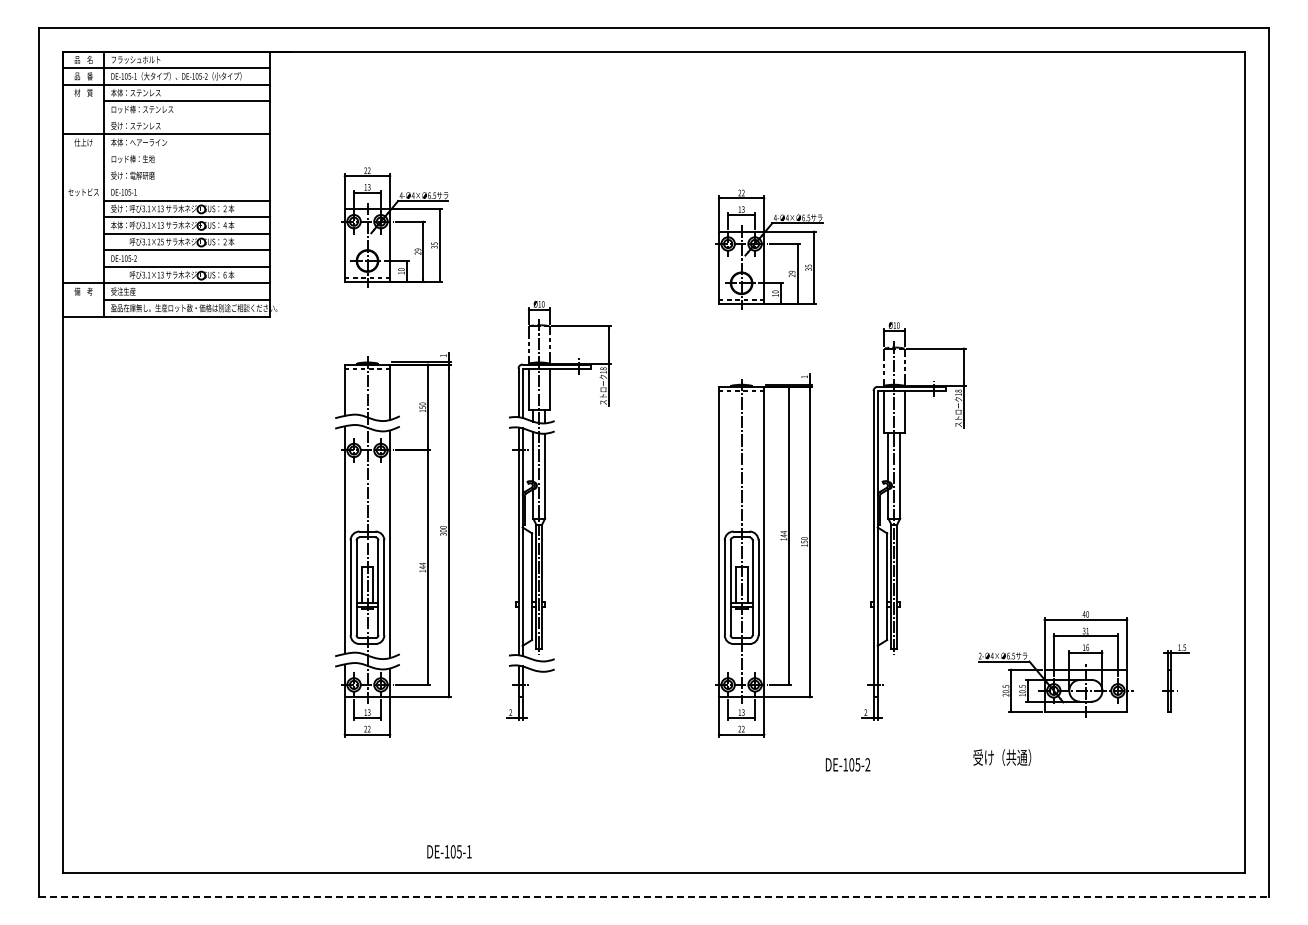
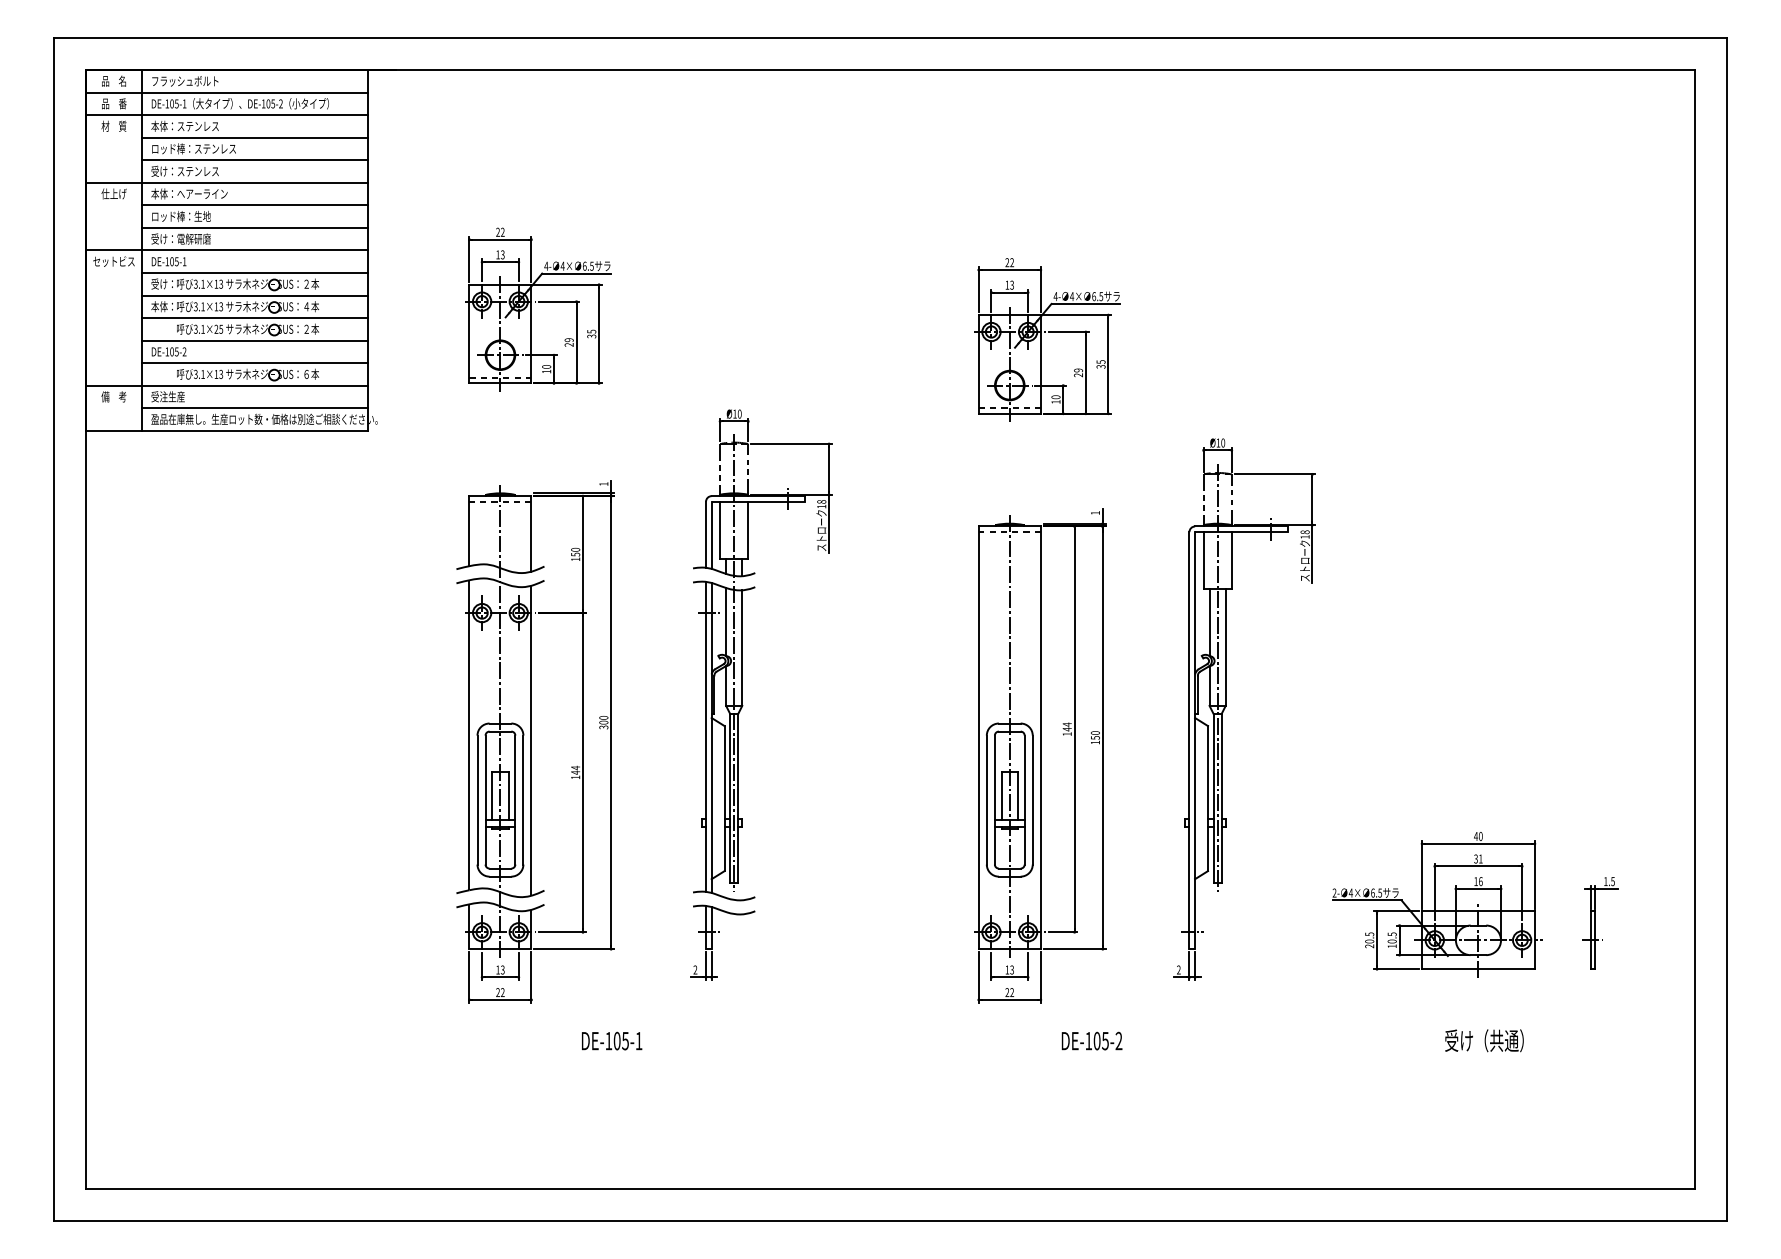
line: (187, 117) -> (255, 159), added
line: (187, 150) -> (255, 204), added
line: (187, 167) -> (255, 227), added
line: (166, 184) -> (226, 251), added
text: (1002, 757) -> (1484, 1040), moved
text: (847, 764) -> (1091, 1040), moved
text: (449, 851) -> (612, 1040), moved
line: (654, 897) -> (891, 1221), dashed -> solid

